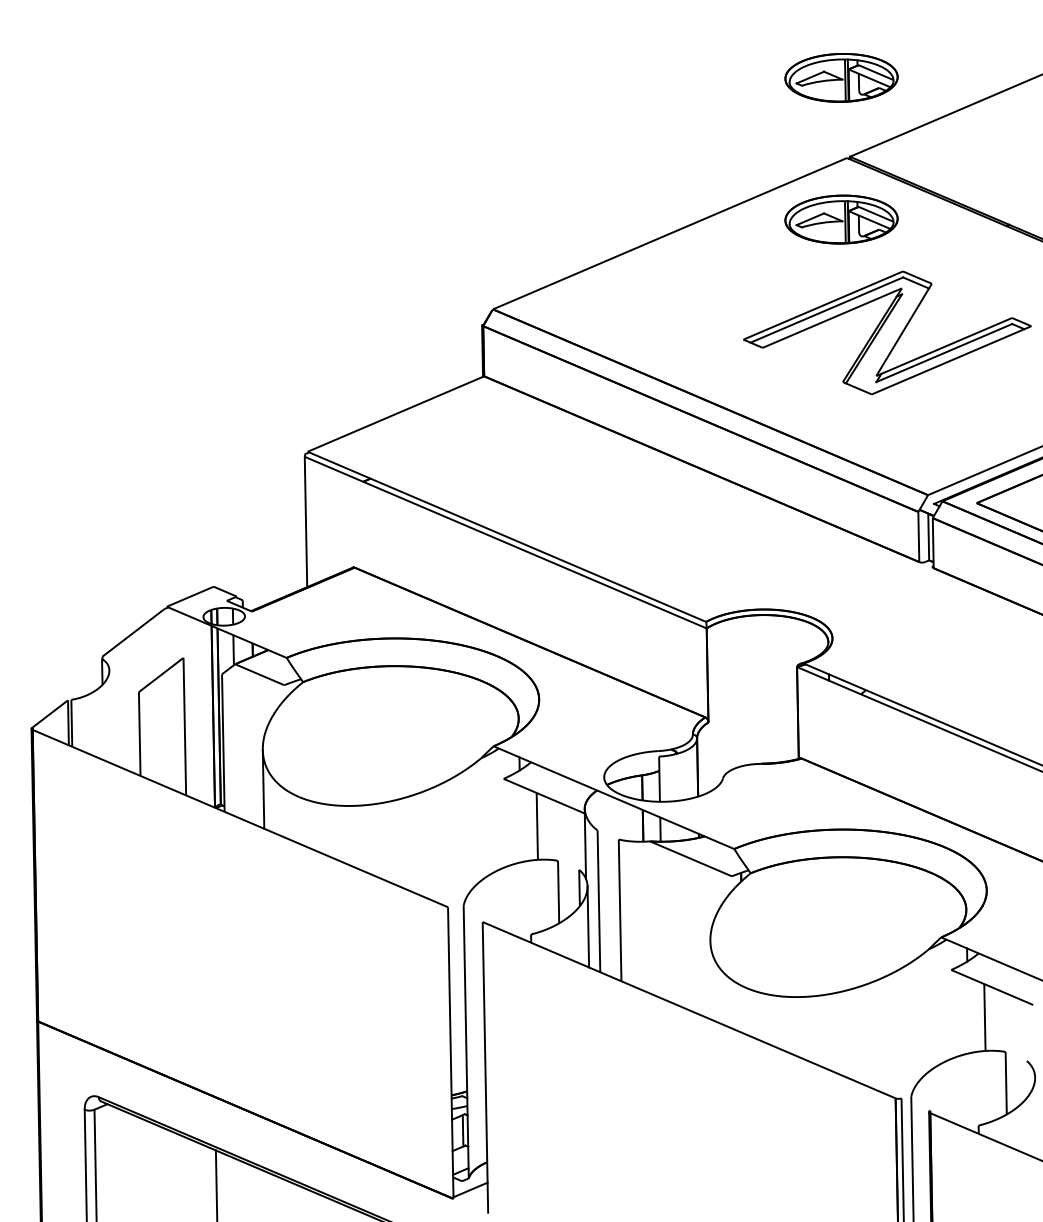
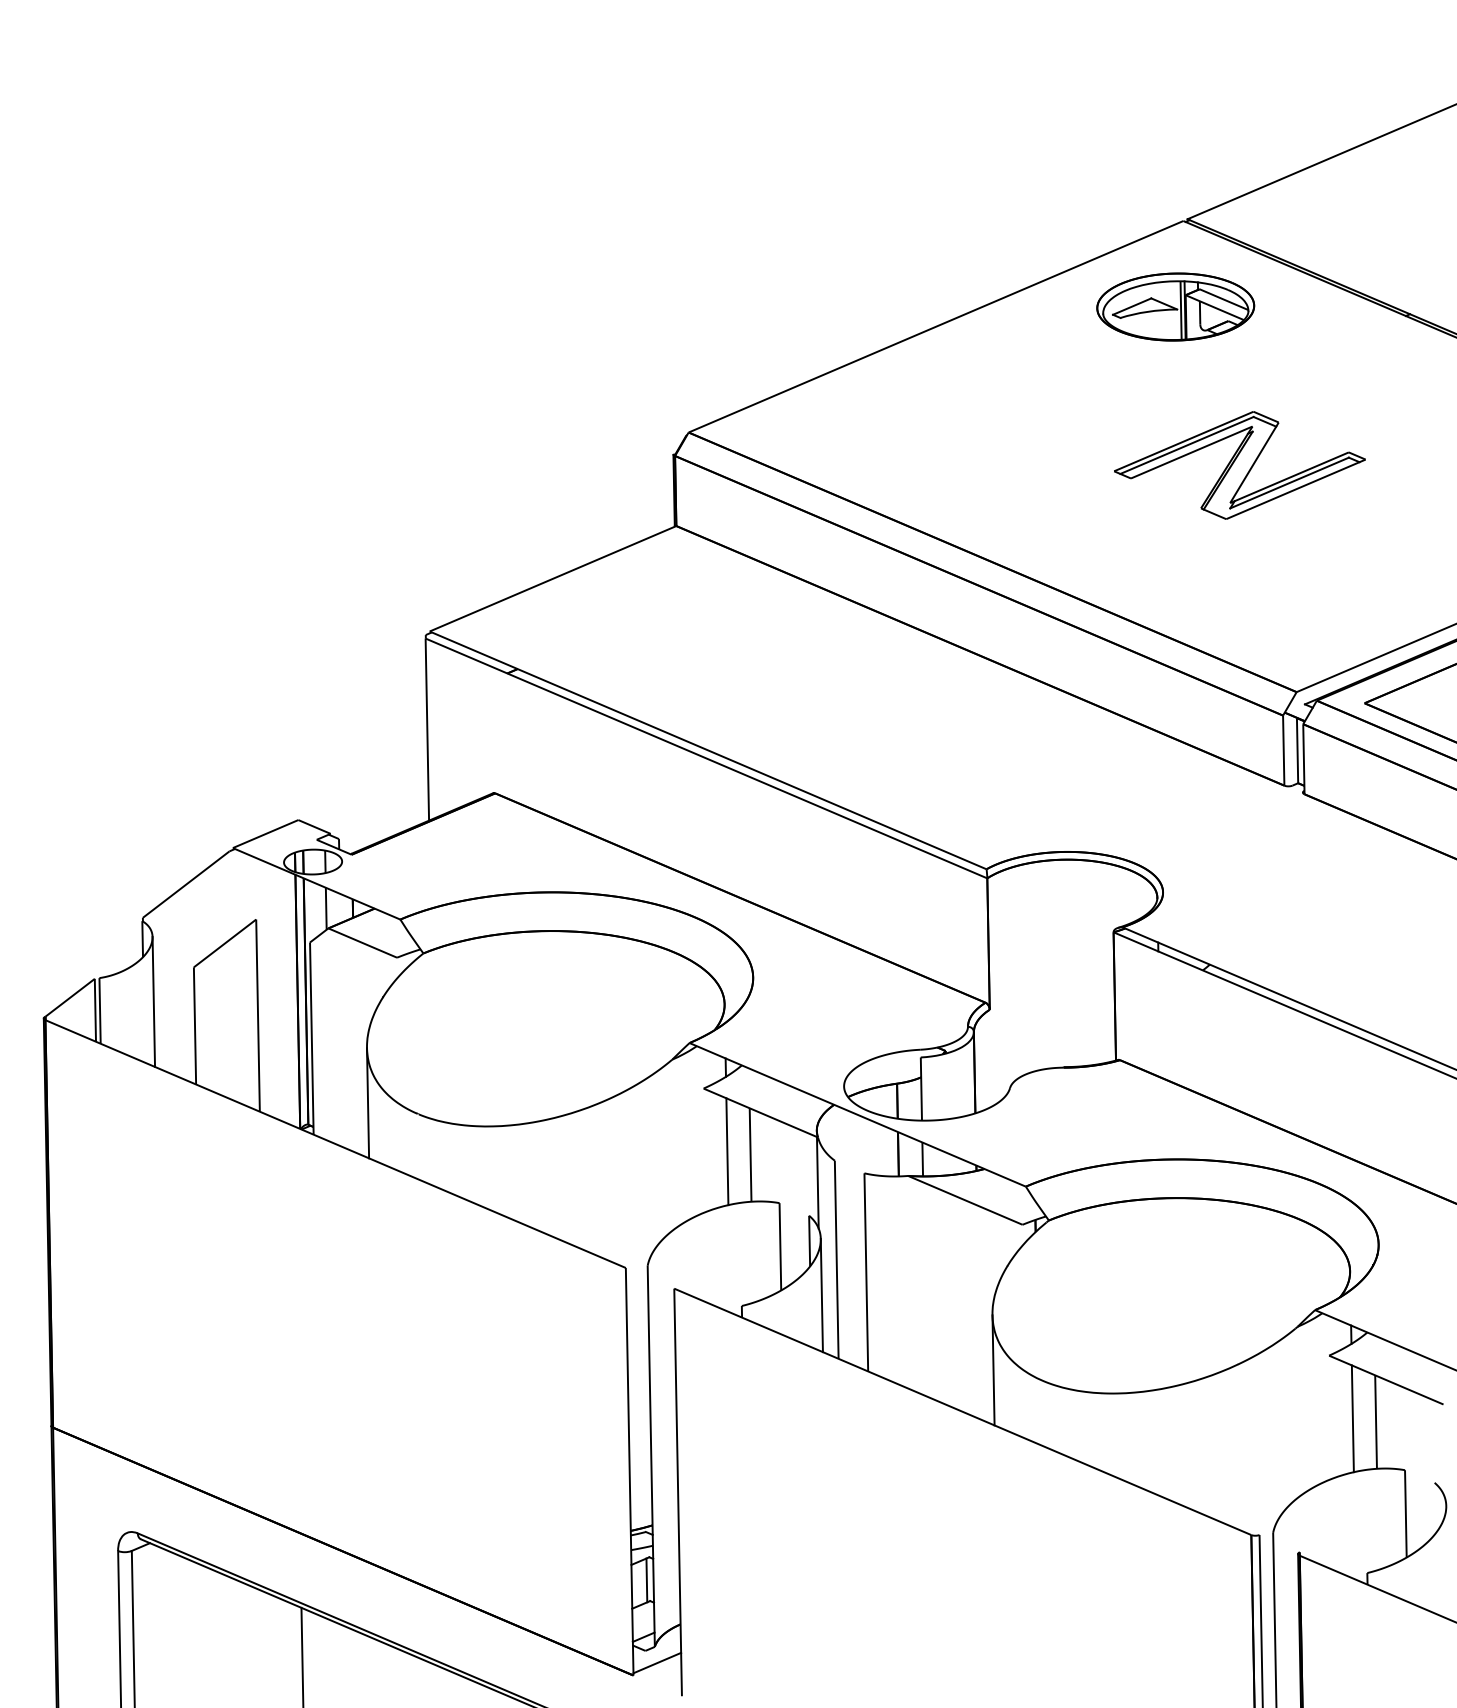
part: (841, 77) -> (1175, 108), removed
part: (887, 332) -> (1239, 465), size x0.62
line: (110, 716) -> (153, 1001), added
line: (520, 823) -> (727, 1151), added
line: (711, 980) -> (993, 1370), added
line: (968, 1014) -> (1352, 1418), added

